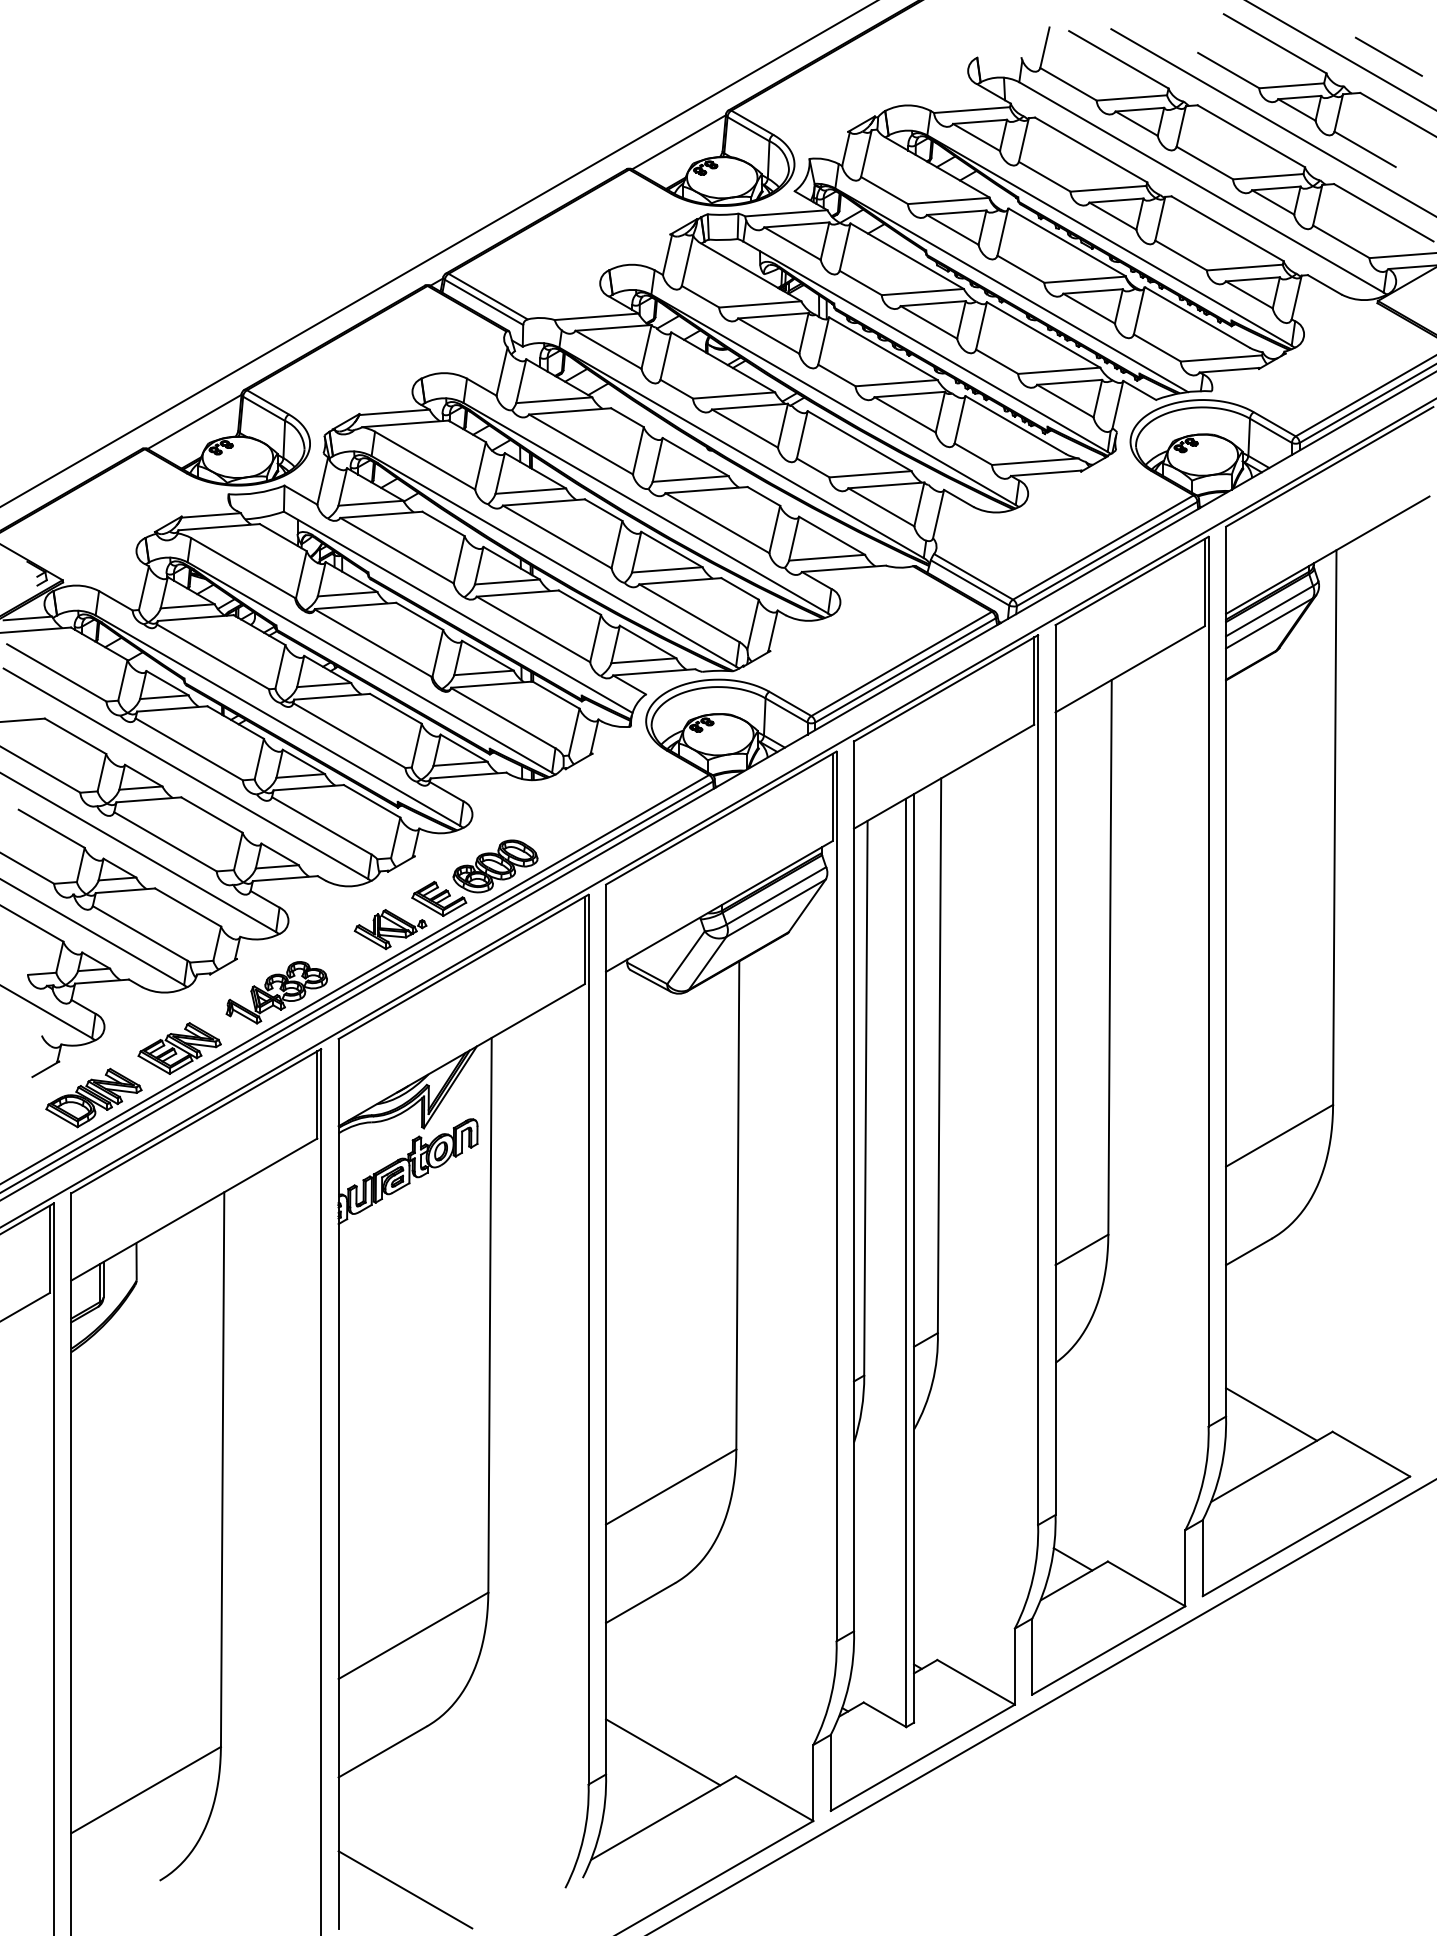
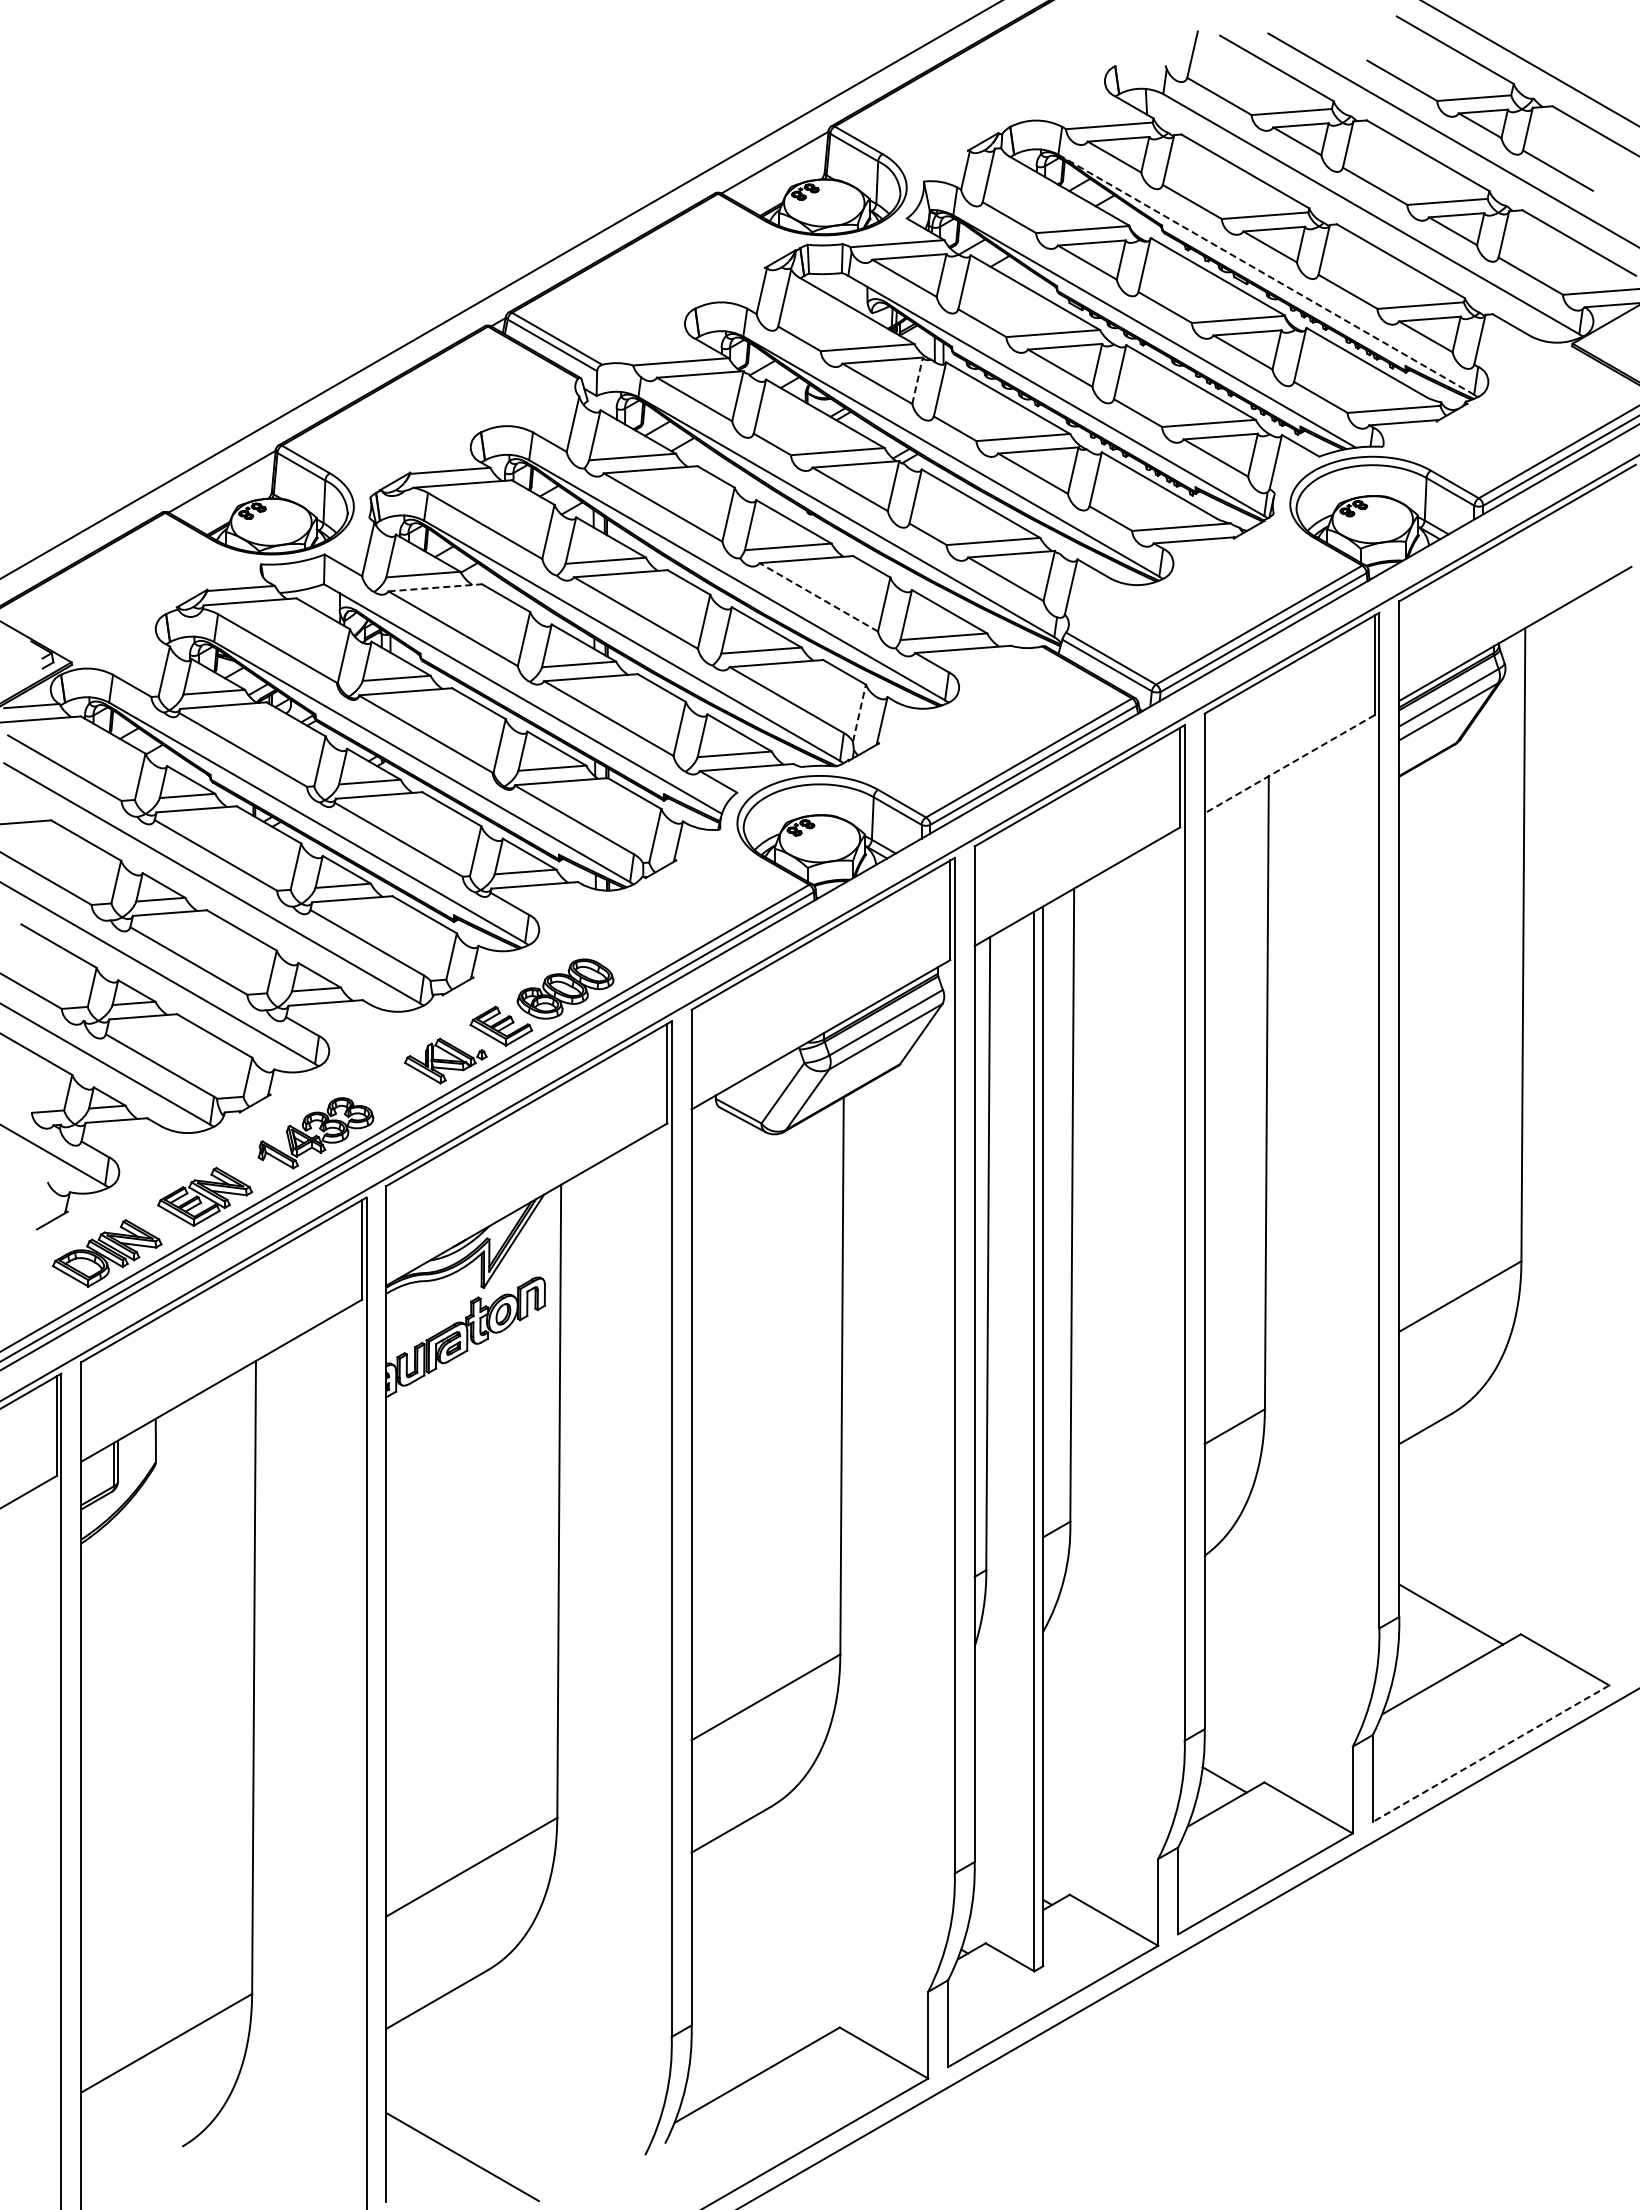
line: (1388, 56) -> (1584, 64), removed
line: (1108, 240) -> (1265, 274), solid -> dashed
line: (803, 333) -> (917, 380), solid -> dashed
line: (381, 514) -> (435, 587), solid -> dashed
line: (717, 523) -> (818, 597), solid -> dashed
line: (753, 624) -> (859, 712), solid -> dashed
line: (1129, 669) -> (1289, 764), solid -> dashed
line: (1306, 1536) -> (1491, 1753), solid -> dashed
line: (662, 1751) -> (756, 1999), removed

